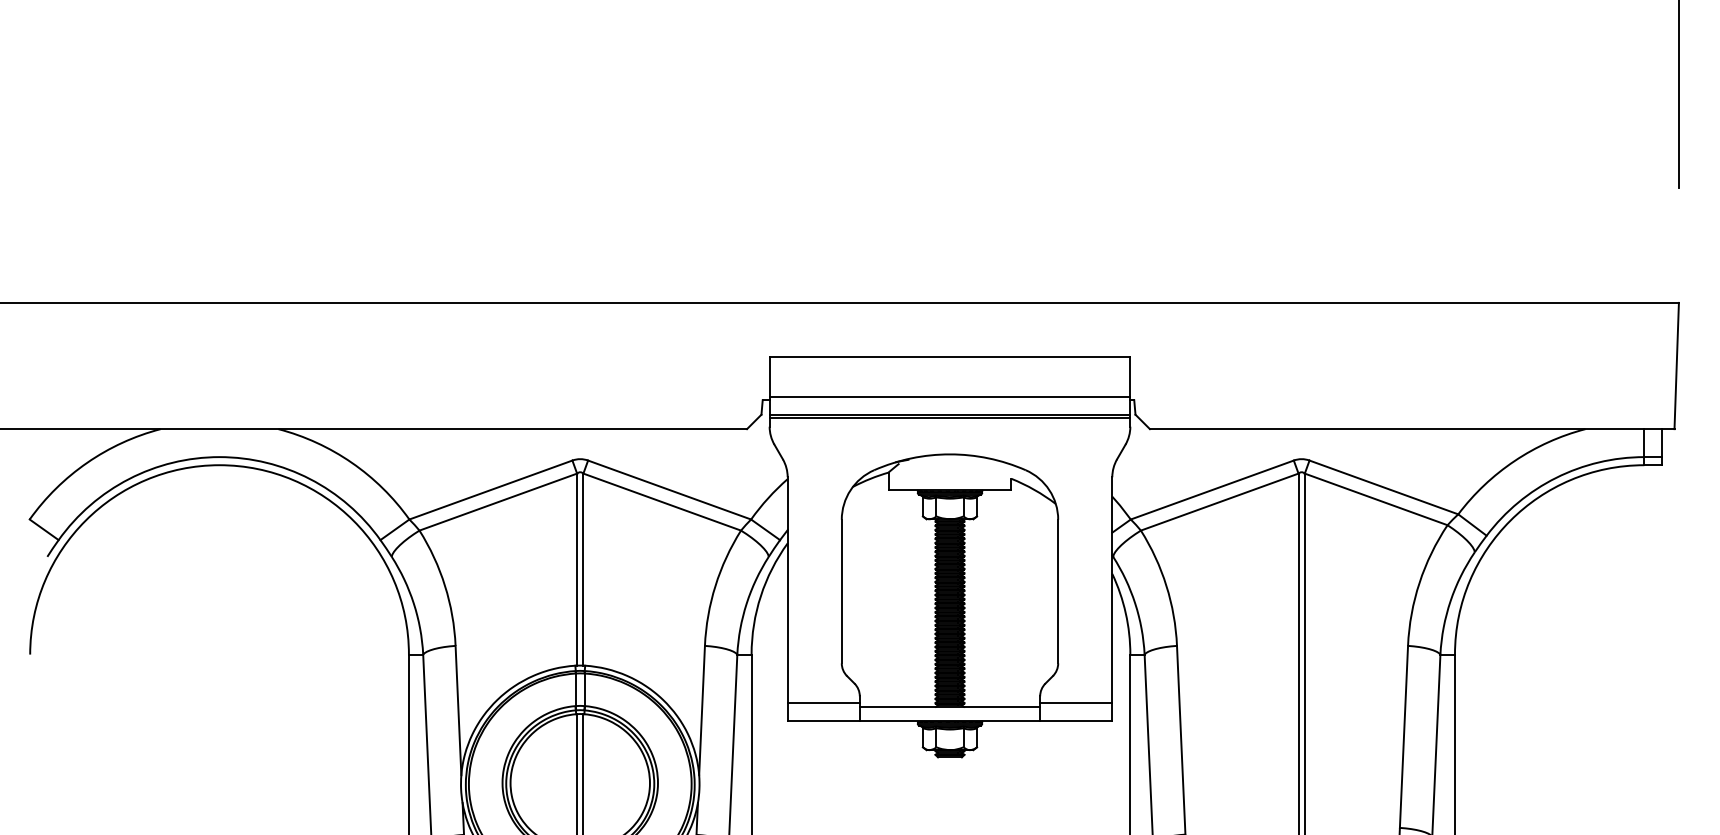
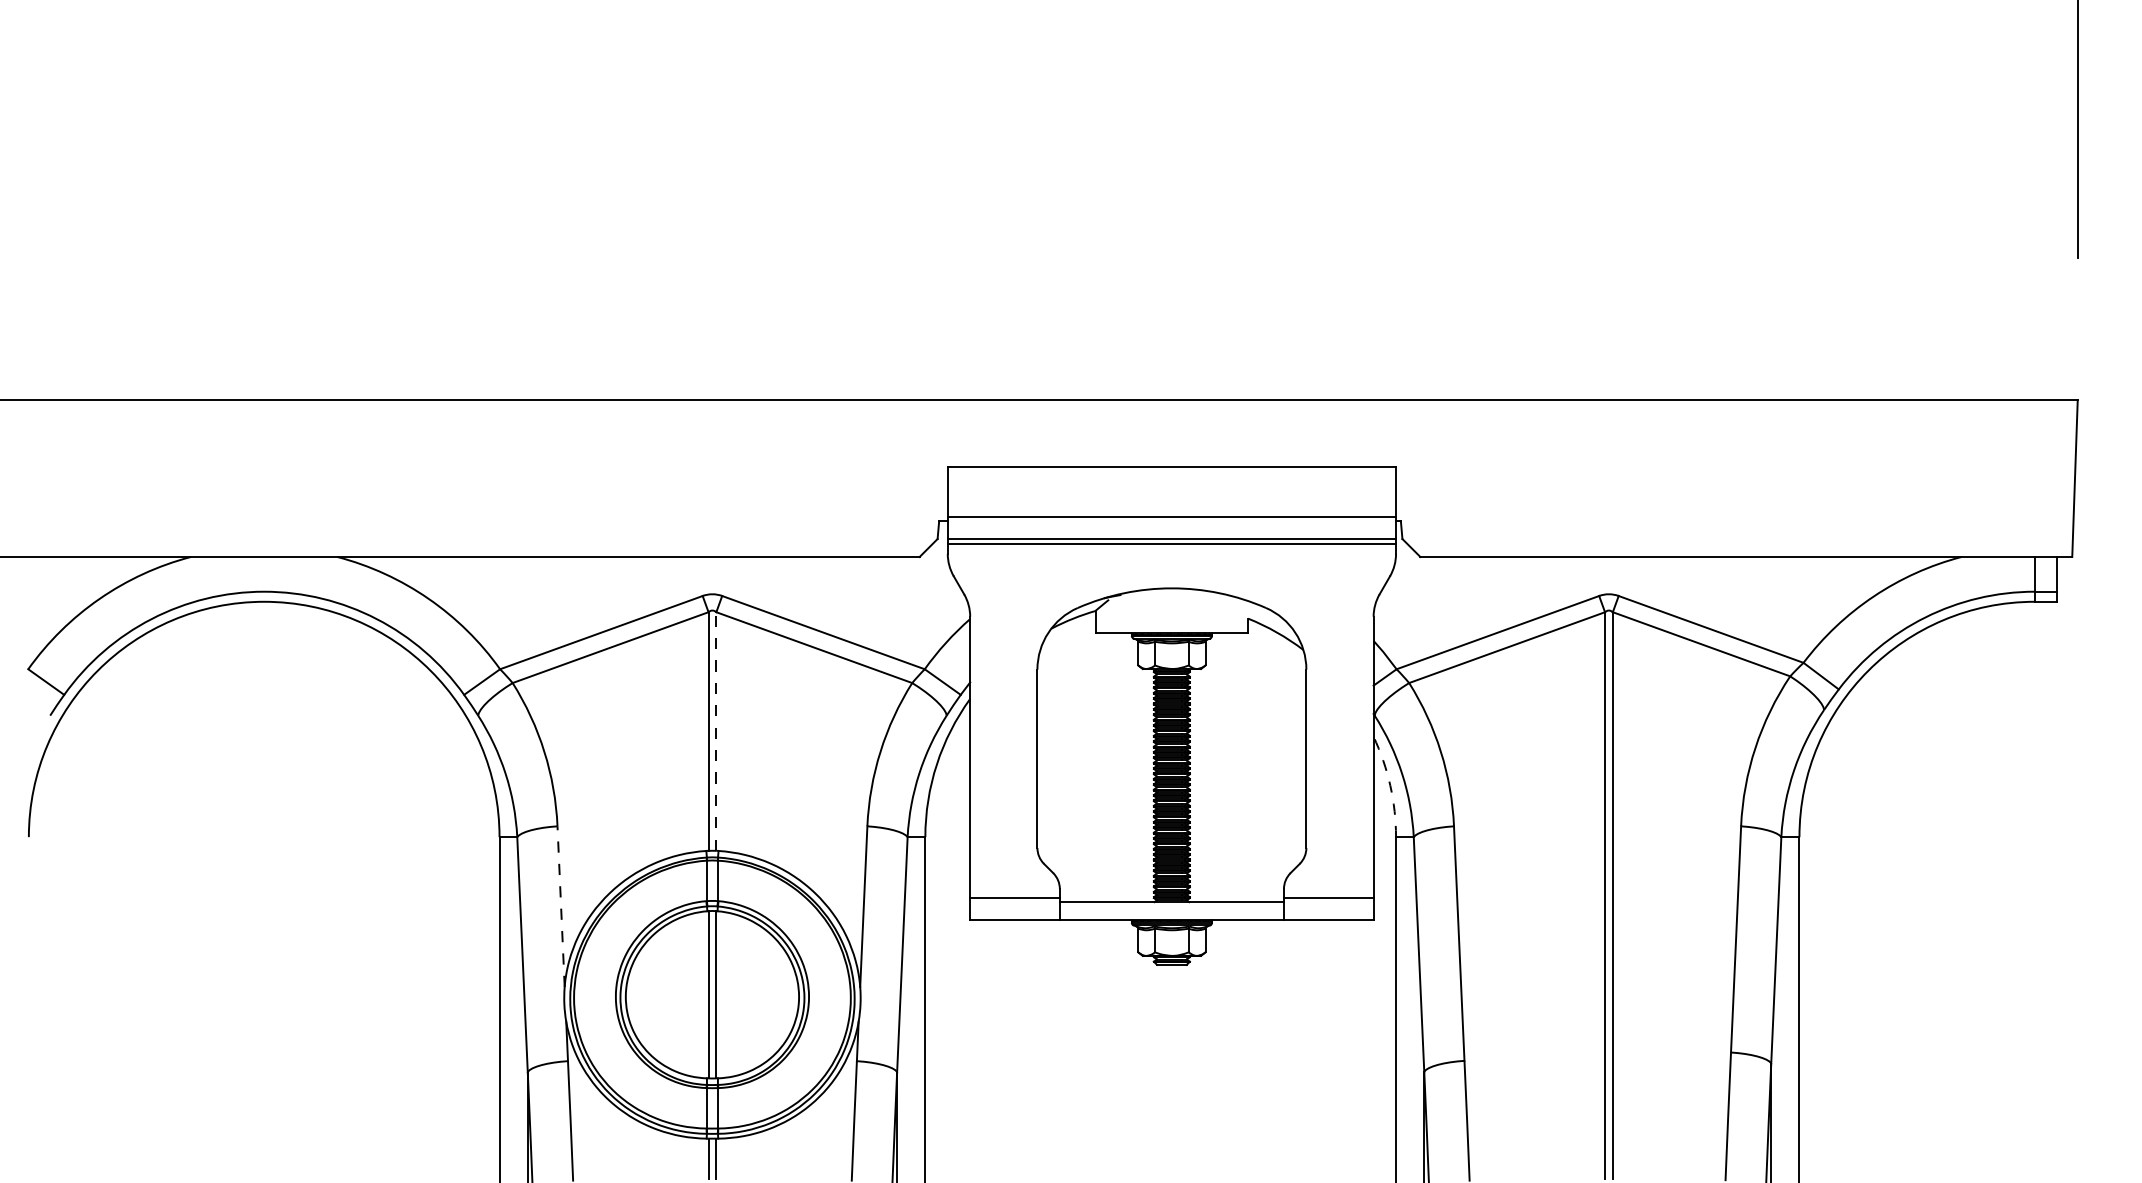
line: (583, 569) -> (716, 731), solid -> dashed
arc: (1125, 613) -> (1390, 785), solid -> dashed
line: (458, 710) -> (561, 906), solid -> dashed

